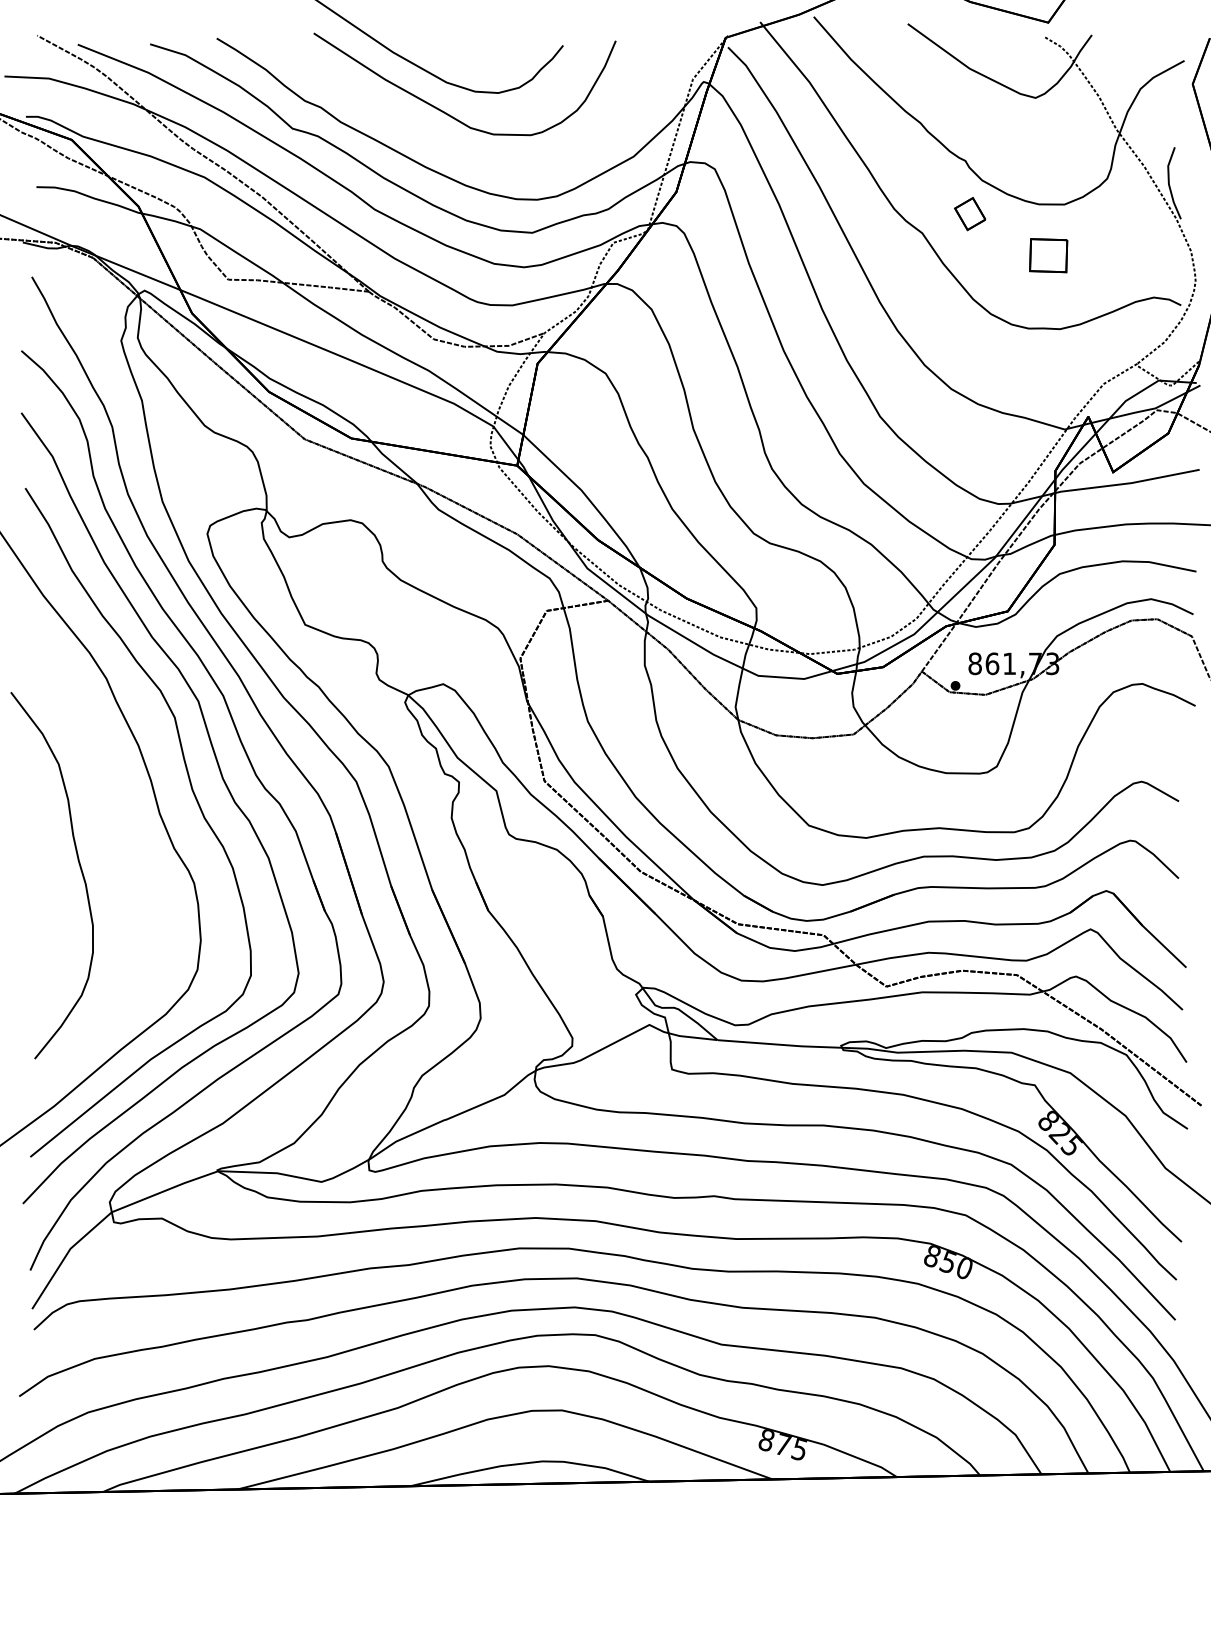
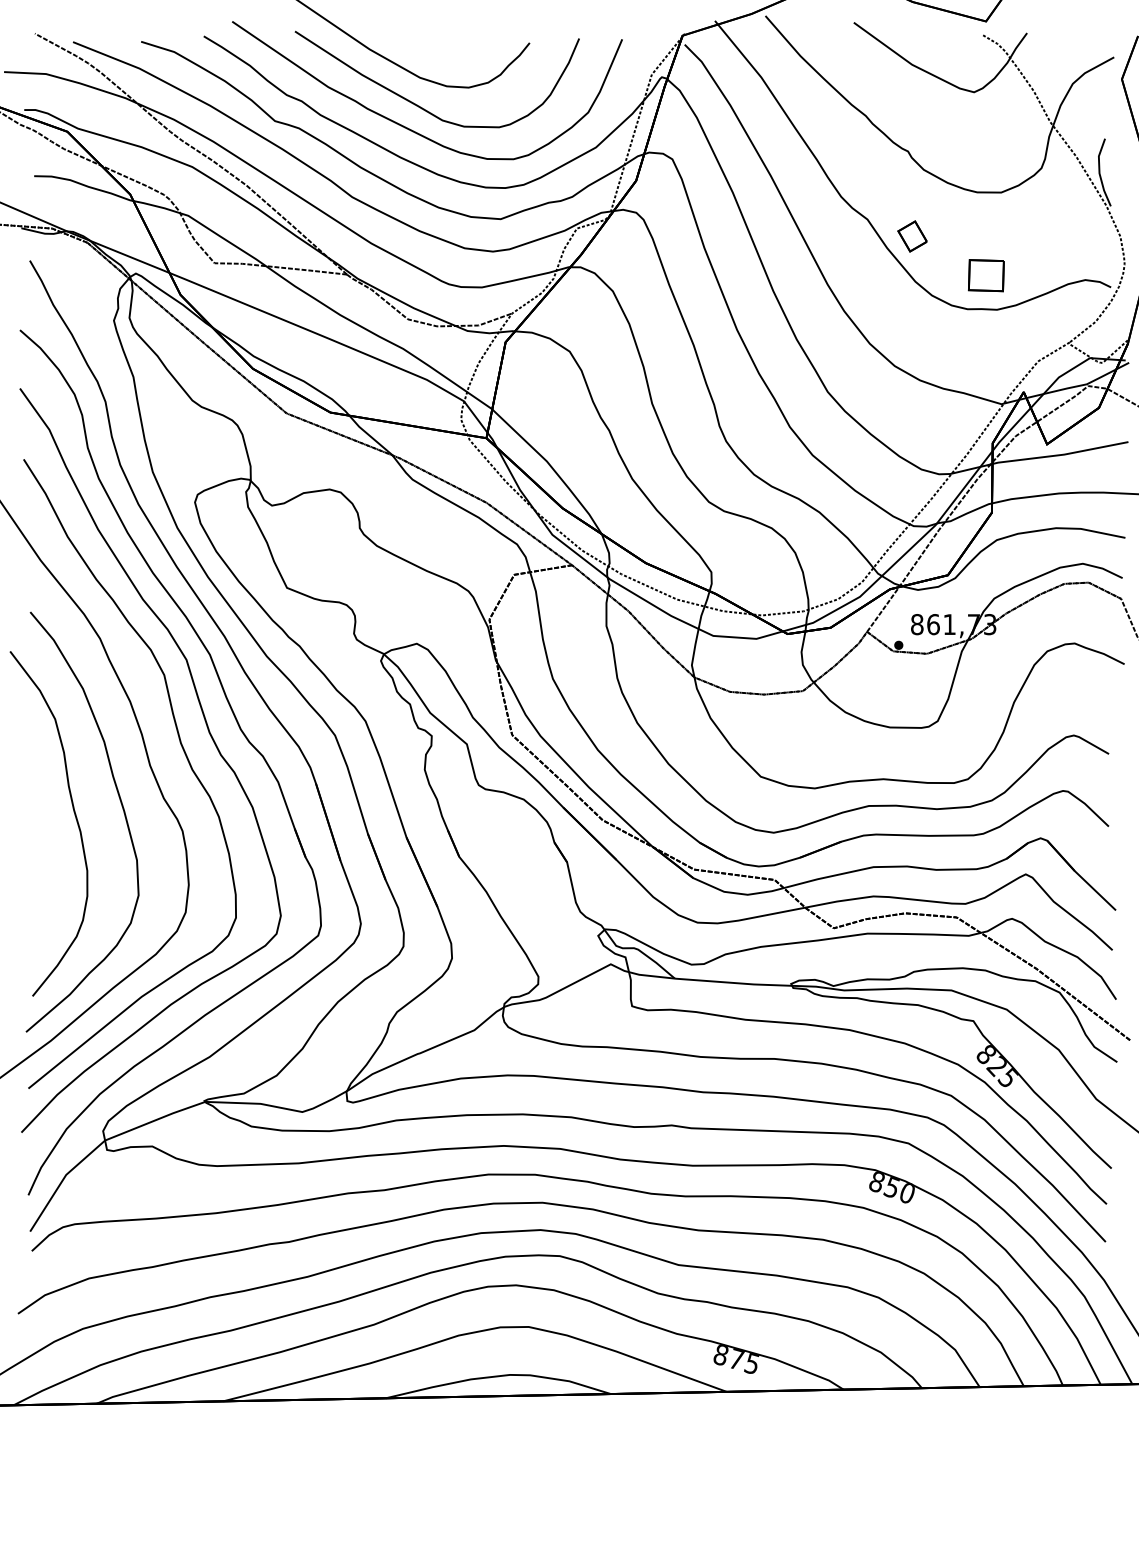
curve: (435, 136) -> (409, 128), added
part: (970, 214) -> (912, 236), moved
part: (1048, 255) -> (986, 275), moved
curve: (130, 860) -> (122, 809), added

